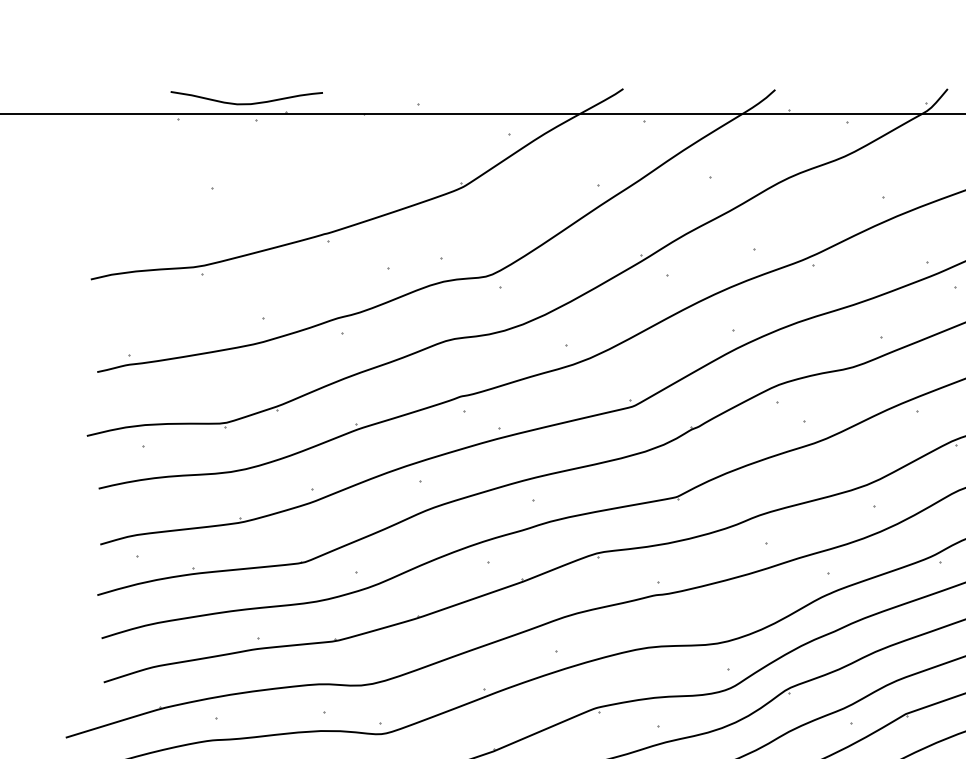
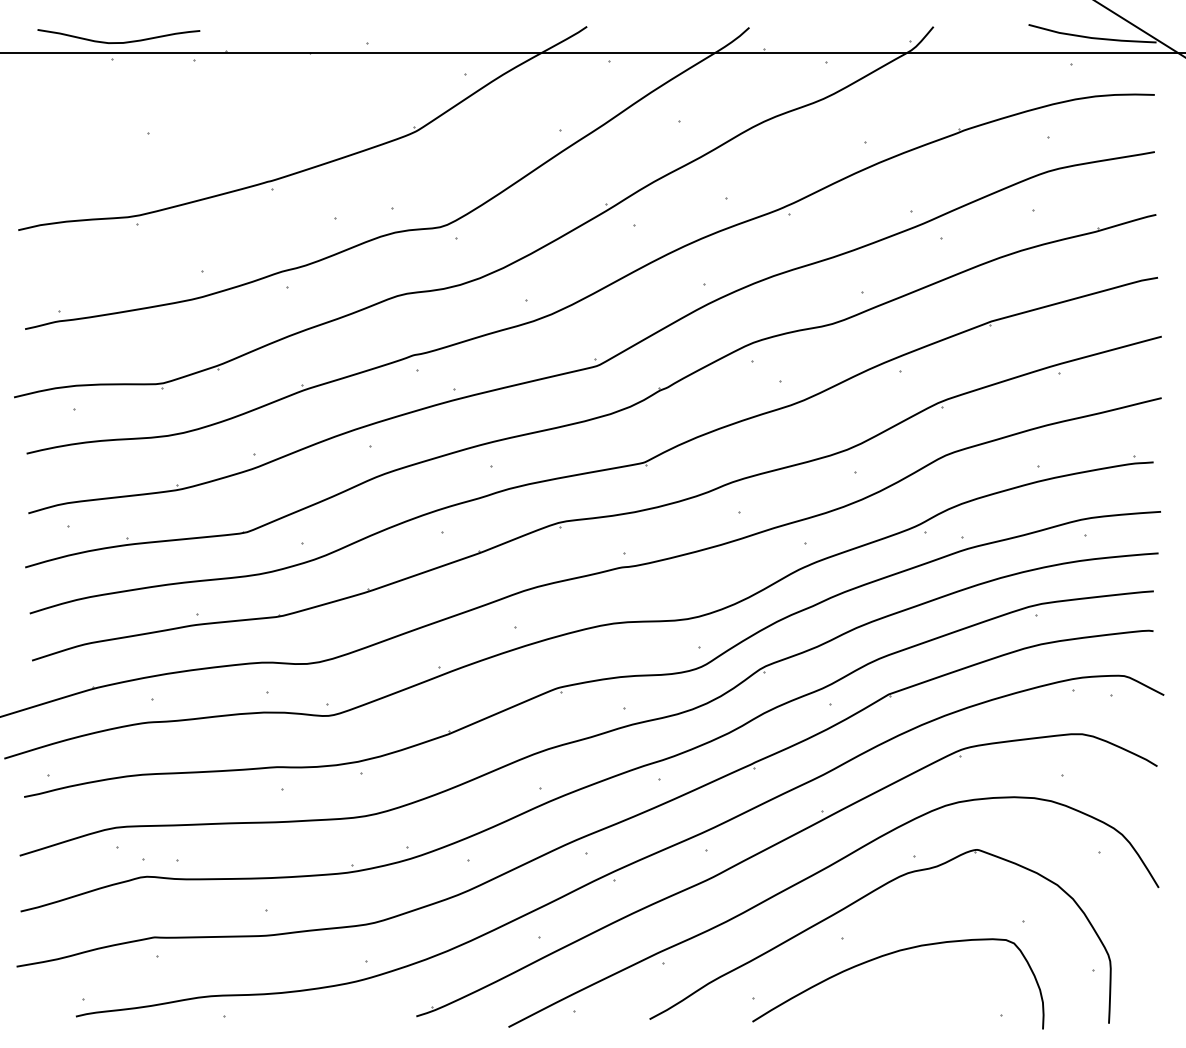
curve: (246, 103) -> (118, 42), moved

